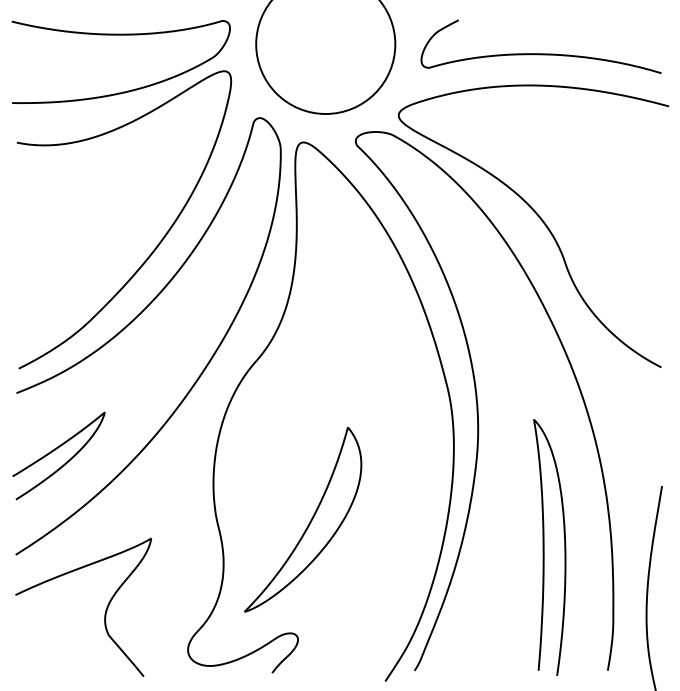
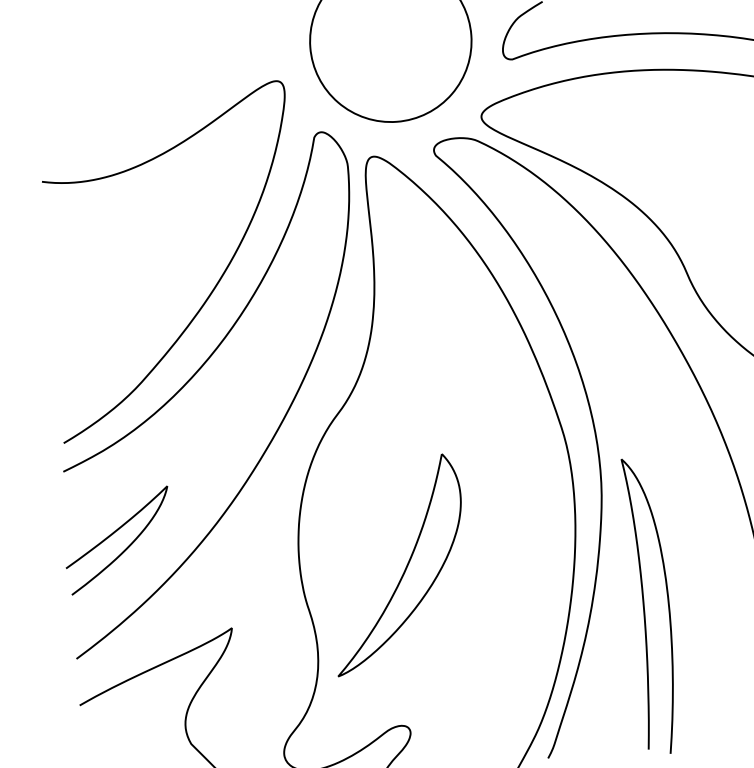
curve: (120, 35) -> (152, 48), removed
part: (309, 521) -> (405, 566), moved
curve: (544, 547) -> (644, 606), moved

